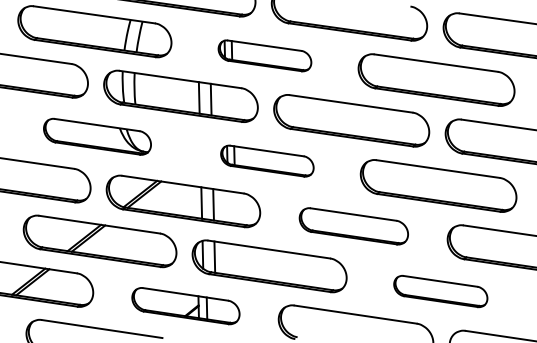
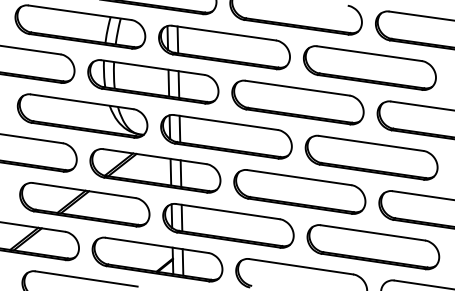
part: (264, 55) -> (224, 47), size x1.67
part: (97, 136) -> (82, 115), size x1.43
part: (267, 160) -> (226, 136), size x1.67
part: (353, 226) -> (299, 192), size x1.43
part: (440, 291) -> (373, 247), size x1.67
part: (185, 305) -> (157, 259), size x1.43

